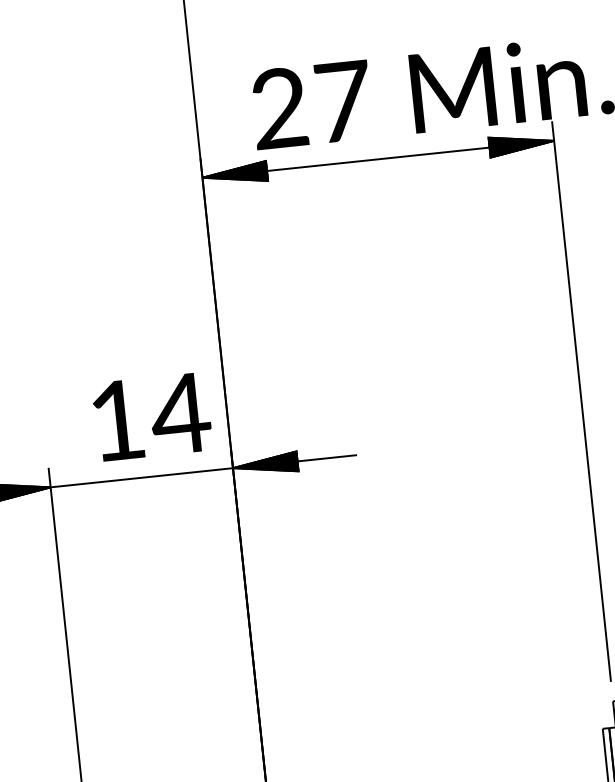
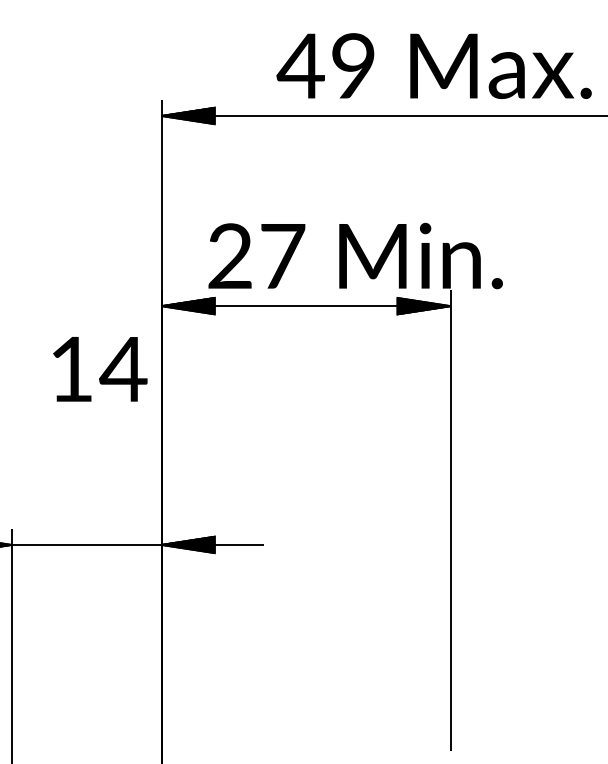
text: (152, 417) -> (100, 369), moved

